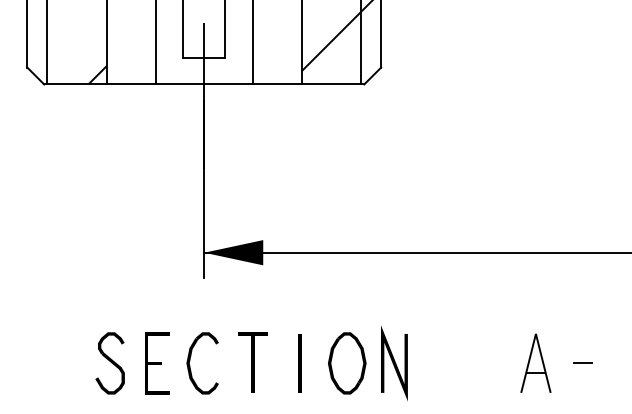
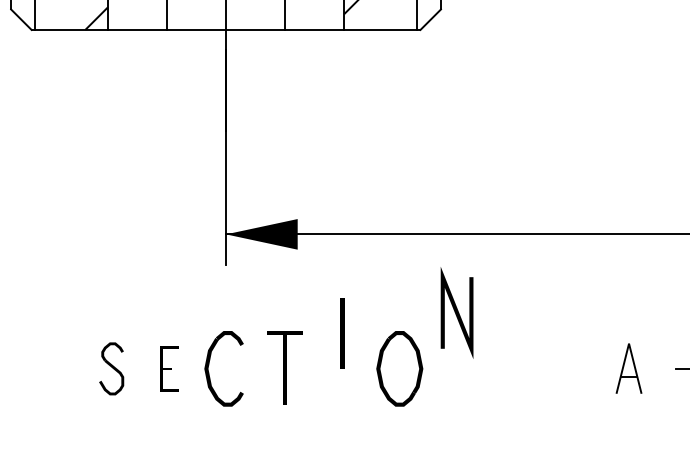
part: (535, 362) -> (628, 367), size x0.7
part: (109, 363) -> (110, 368), size x0.7
part: (157, 363) -> (169, 368), size x0.6
line: (299, 363) -> (341, 333), moved
line: (394, 363) -> (457, 313), moved

